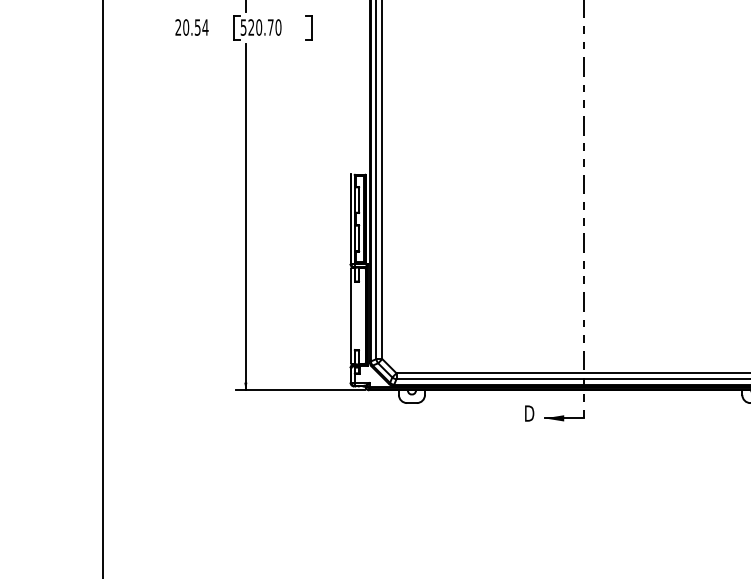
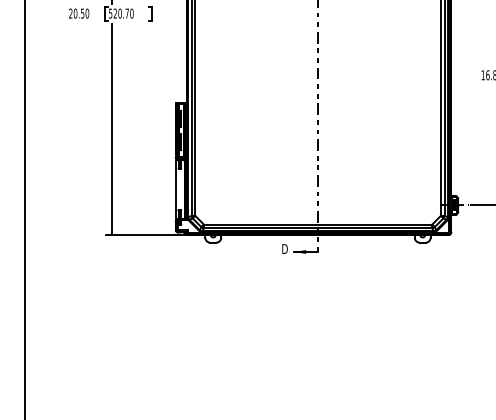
text: (205, 27) -> (87, 13), 20.54 -> 20.50

